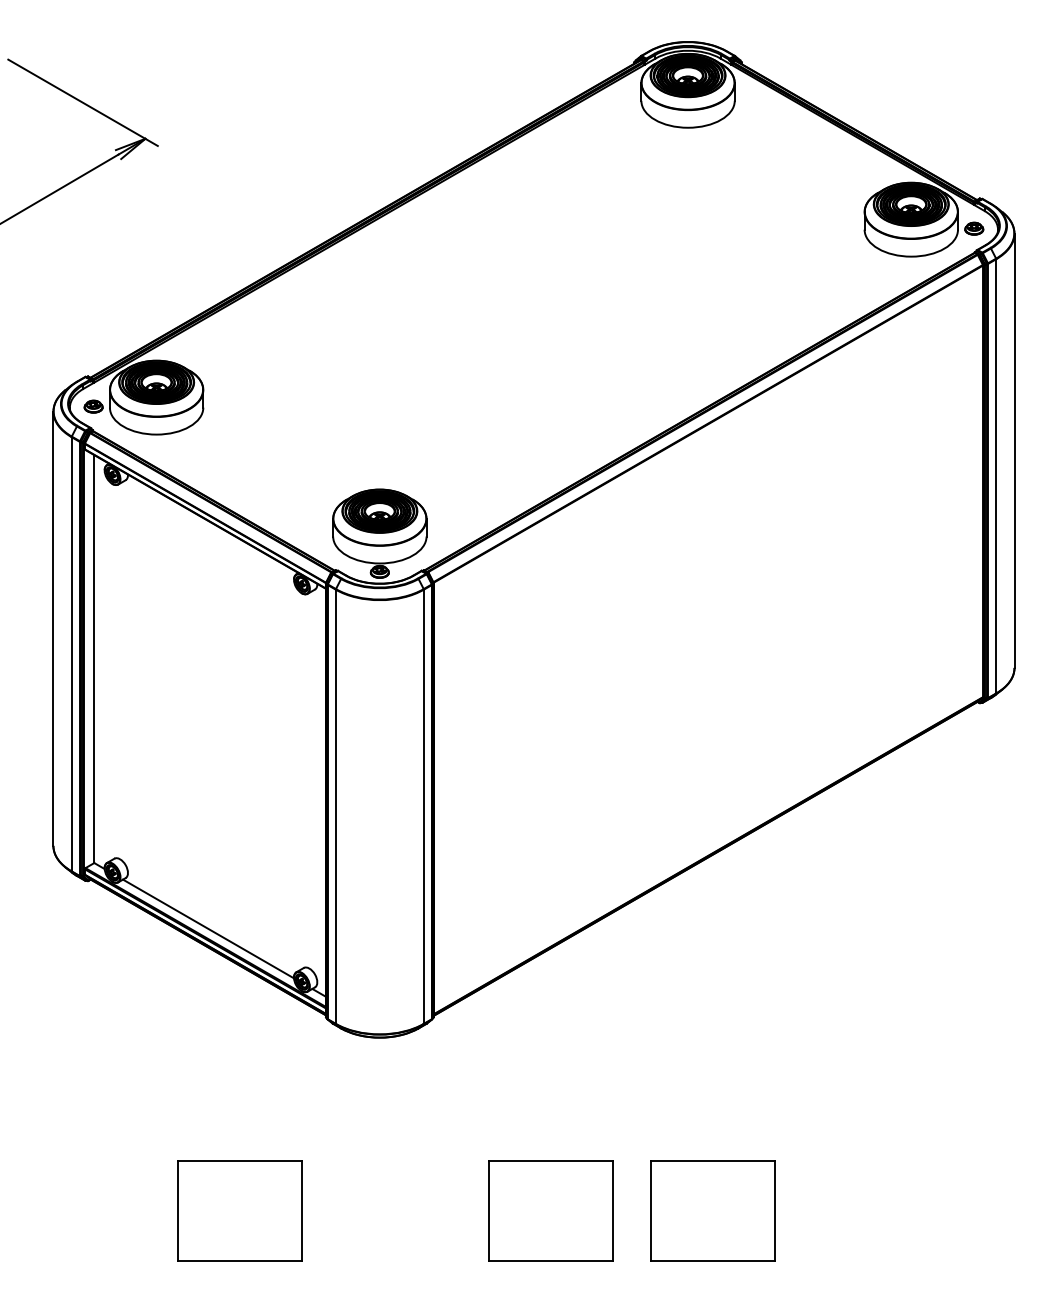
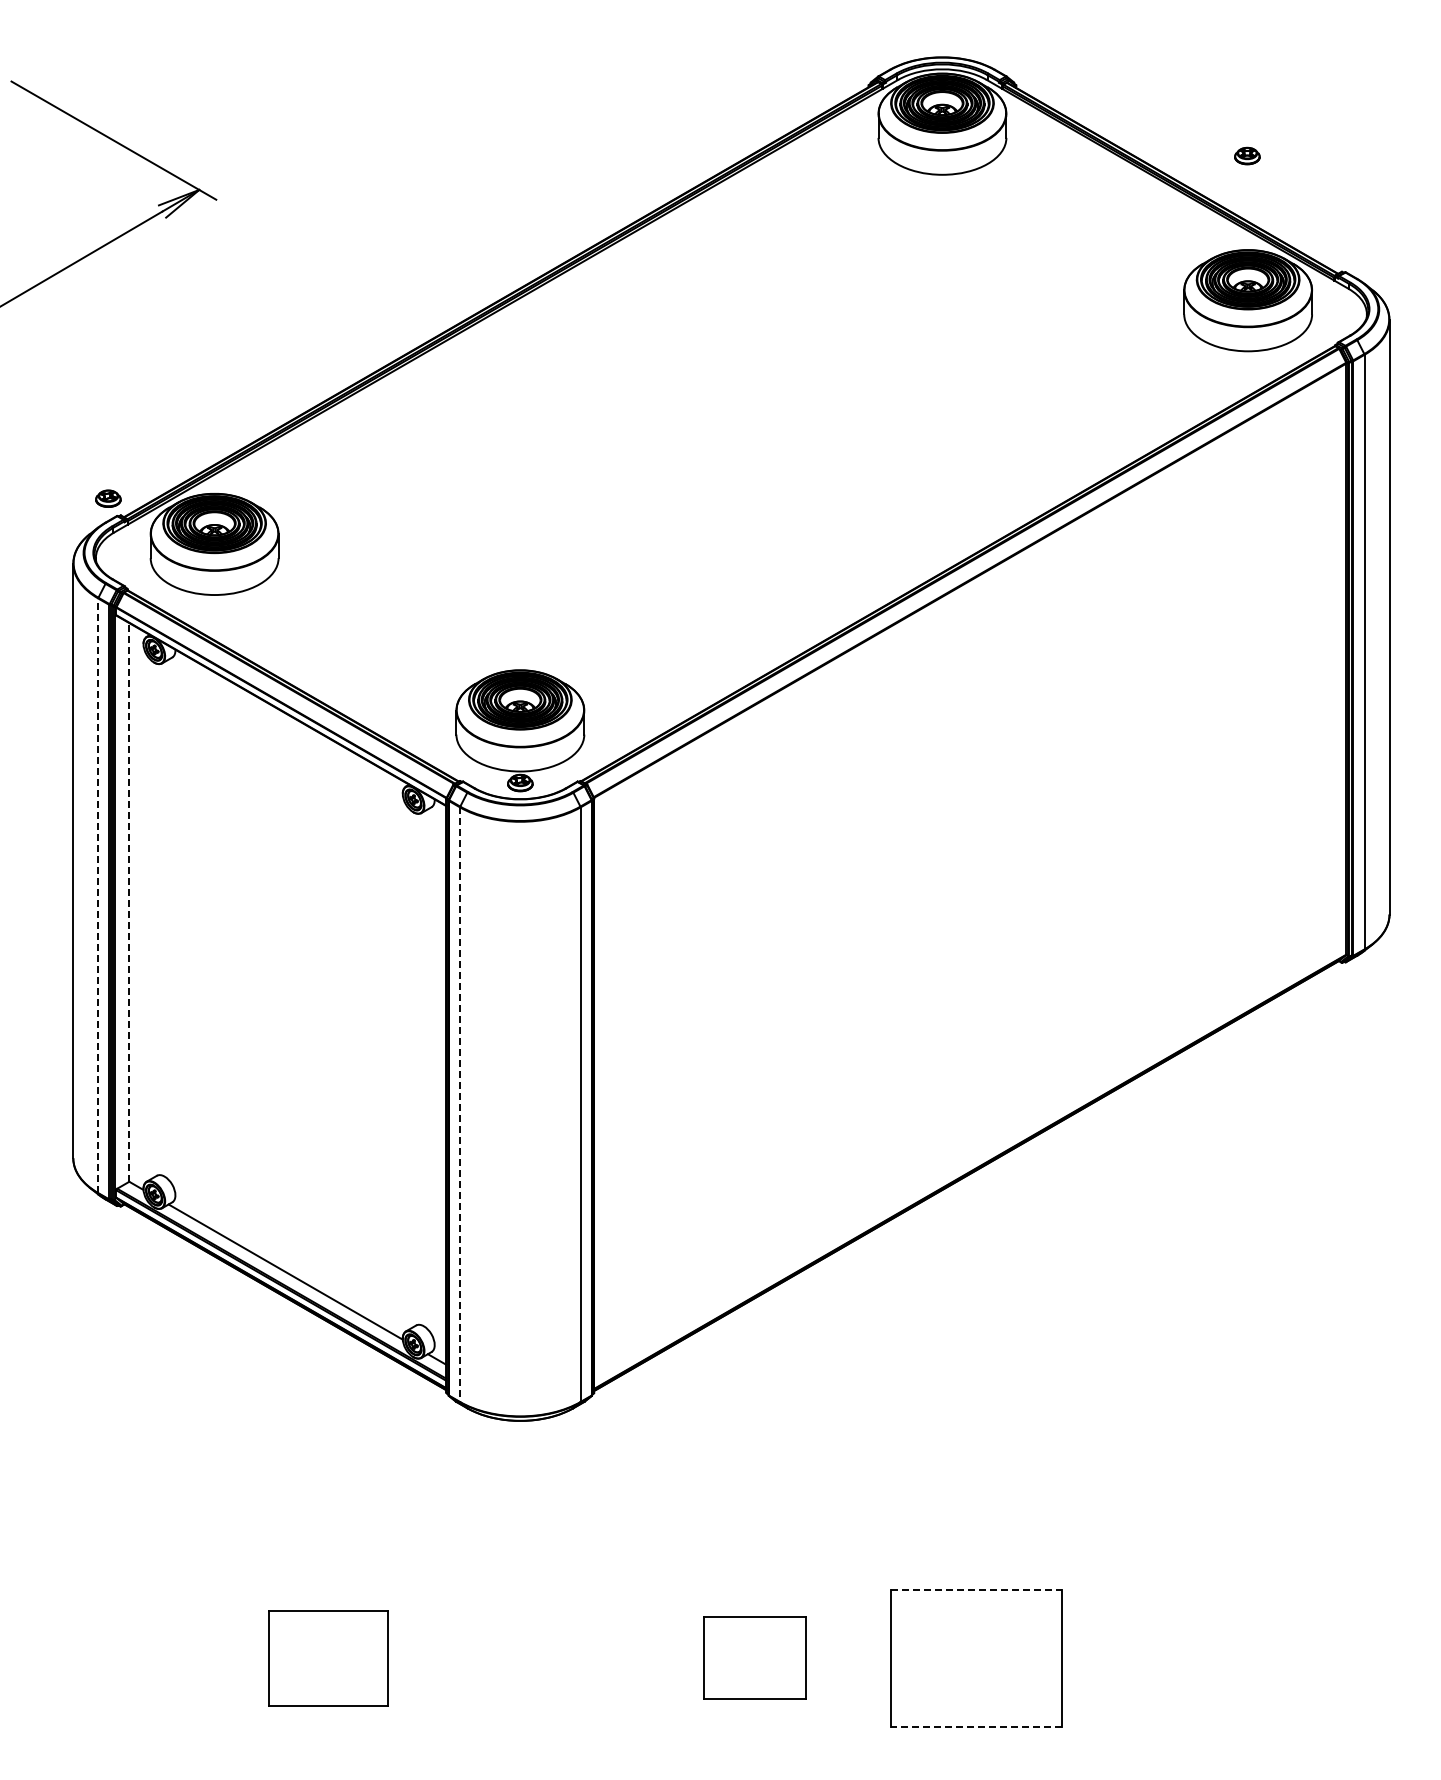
part: (974, 228) -> (1247, 155), moved
part: (93, 406) -> (108, 498), moved
line: (71, 654) -> (98, 895), solid -> dashed
line: (94, 658) -> (129, 901), solid -> dashed
line: (336, 807) -> (460, 1105), solid -> dashed
line: (713, 1161) -> (977, 1590), solid -> dashed
part: (239, 1211) -> (328, 1658), size x0.7
part: (550, 1211) -> (754, 1658), size x0.6
line: (712, 1260) -> (976, 1726), solid -> dashed

